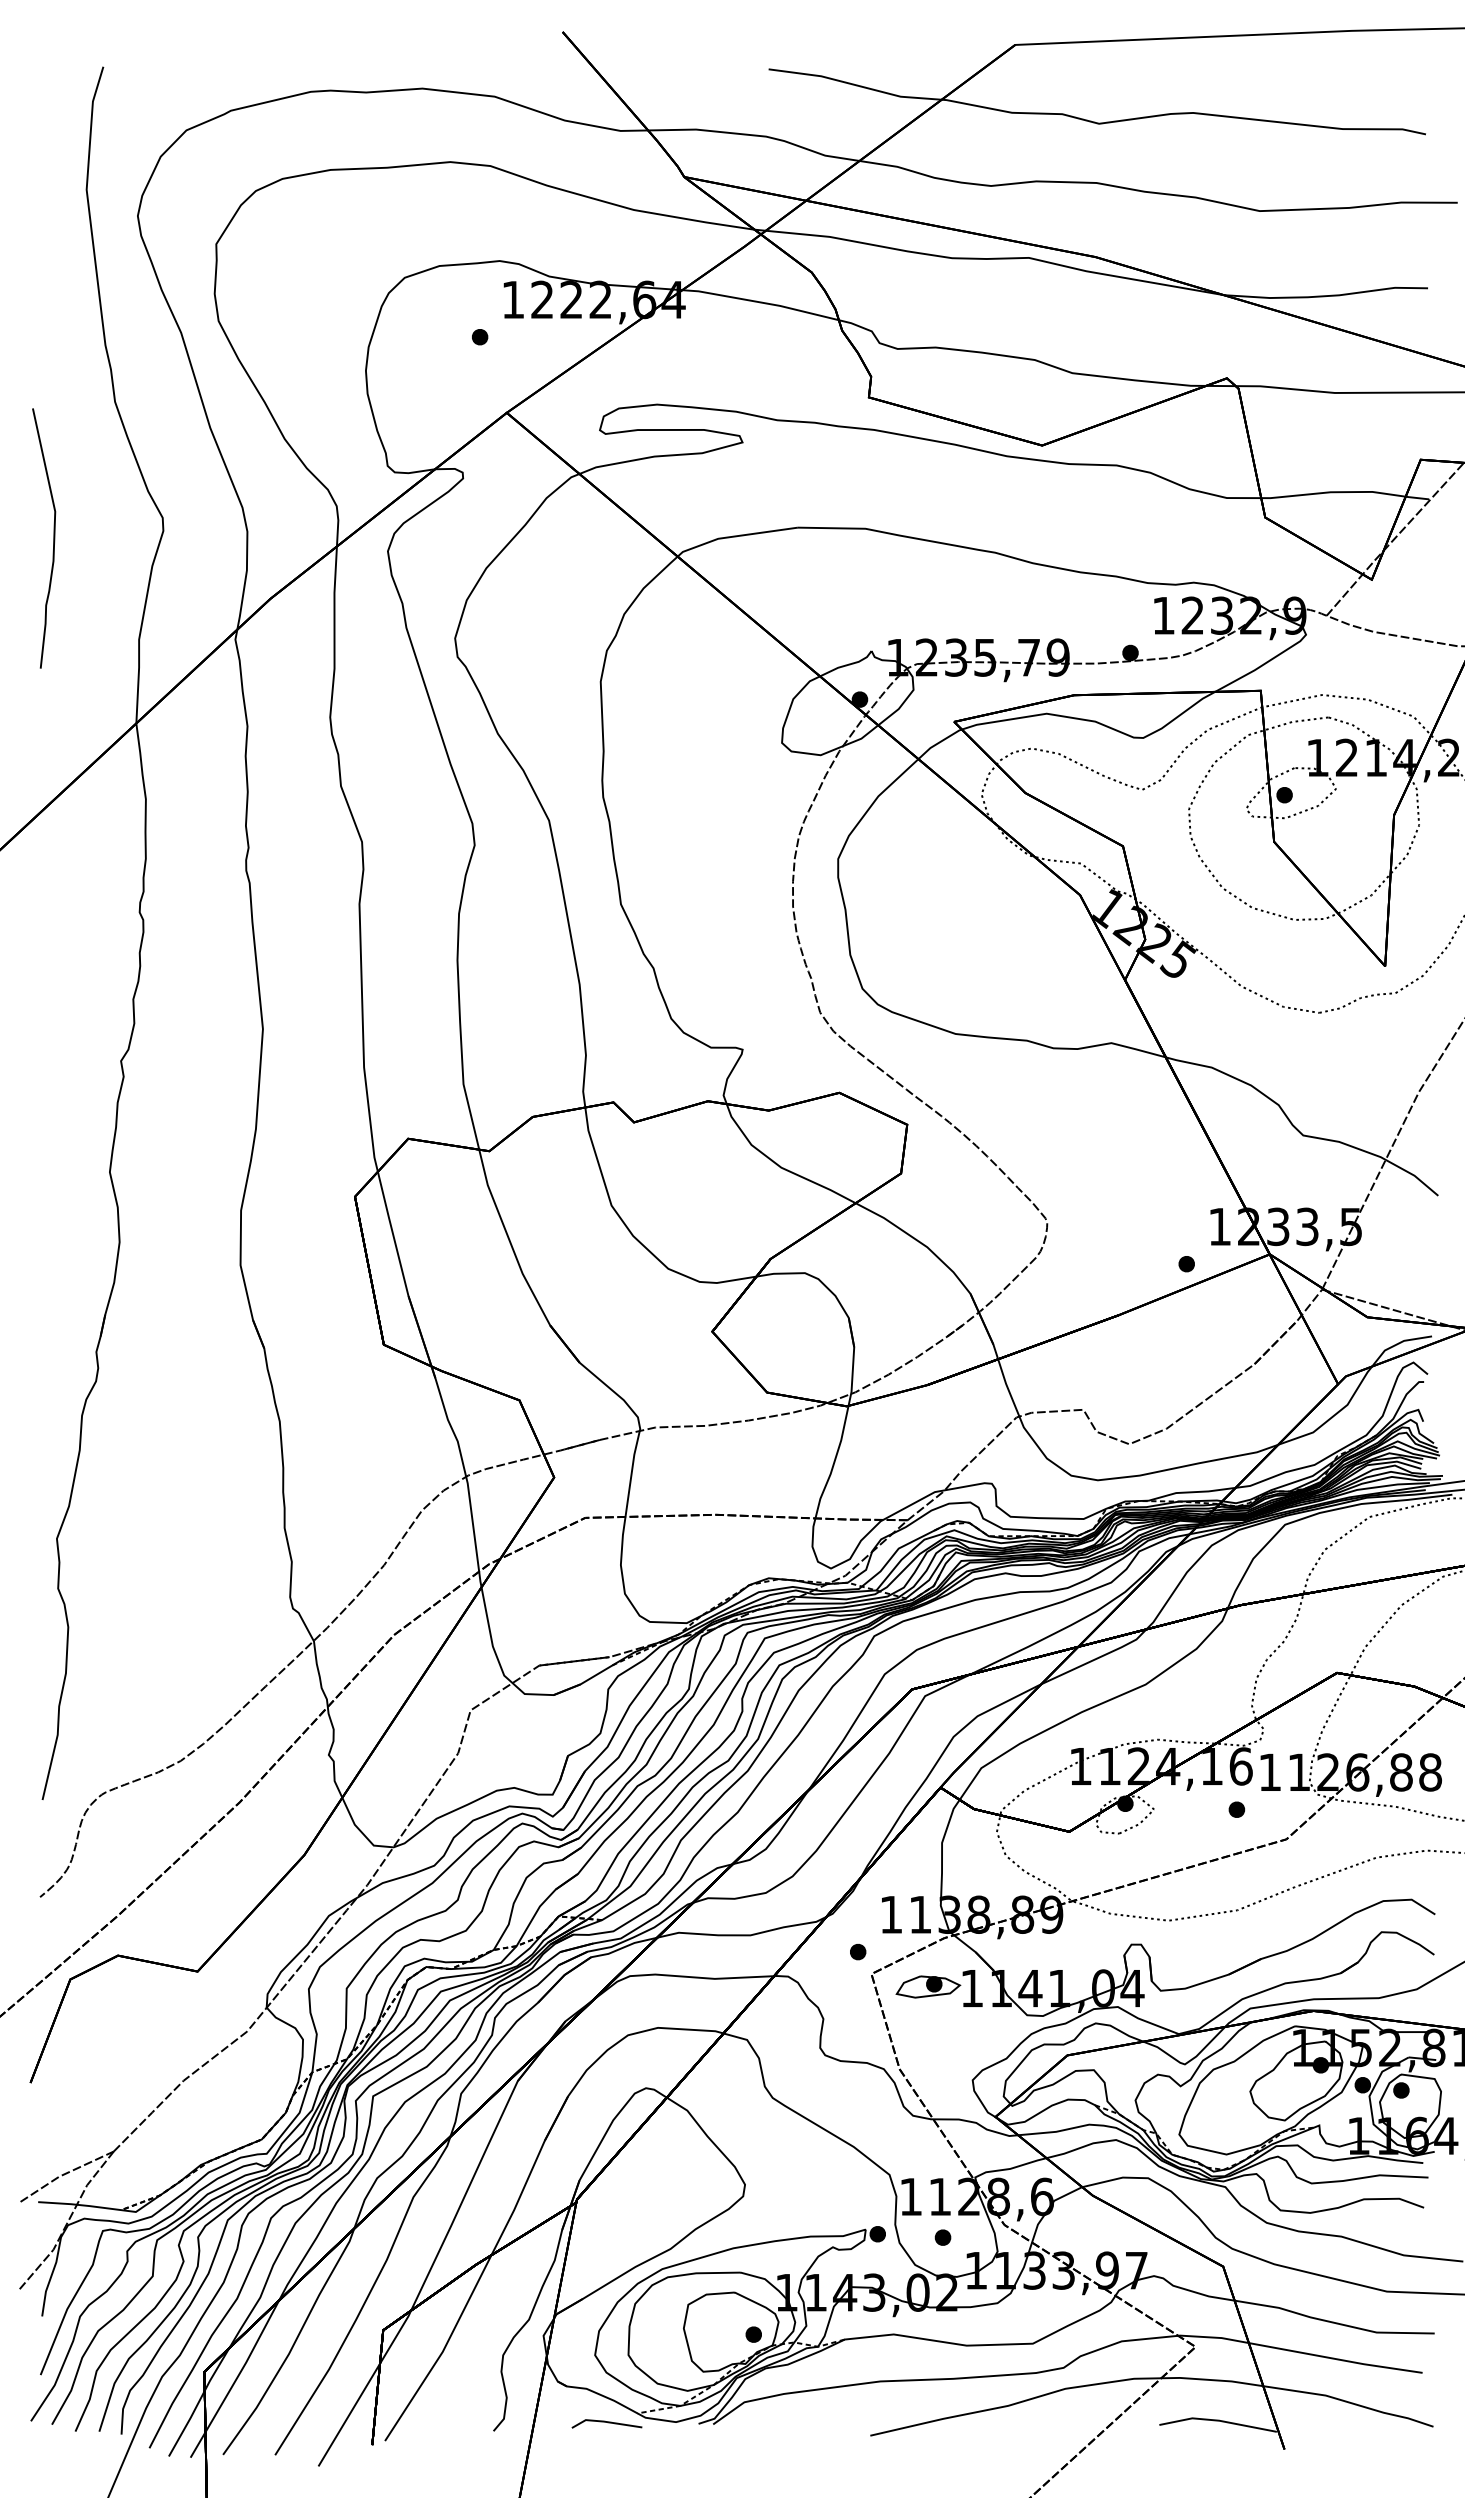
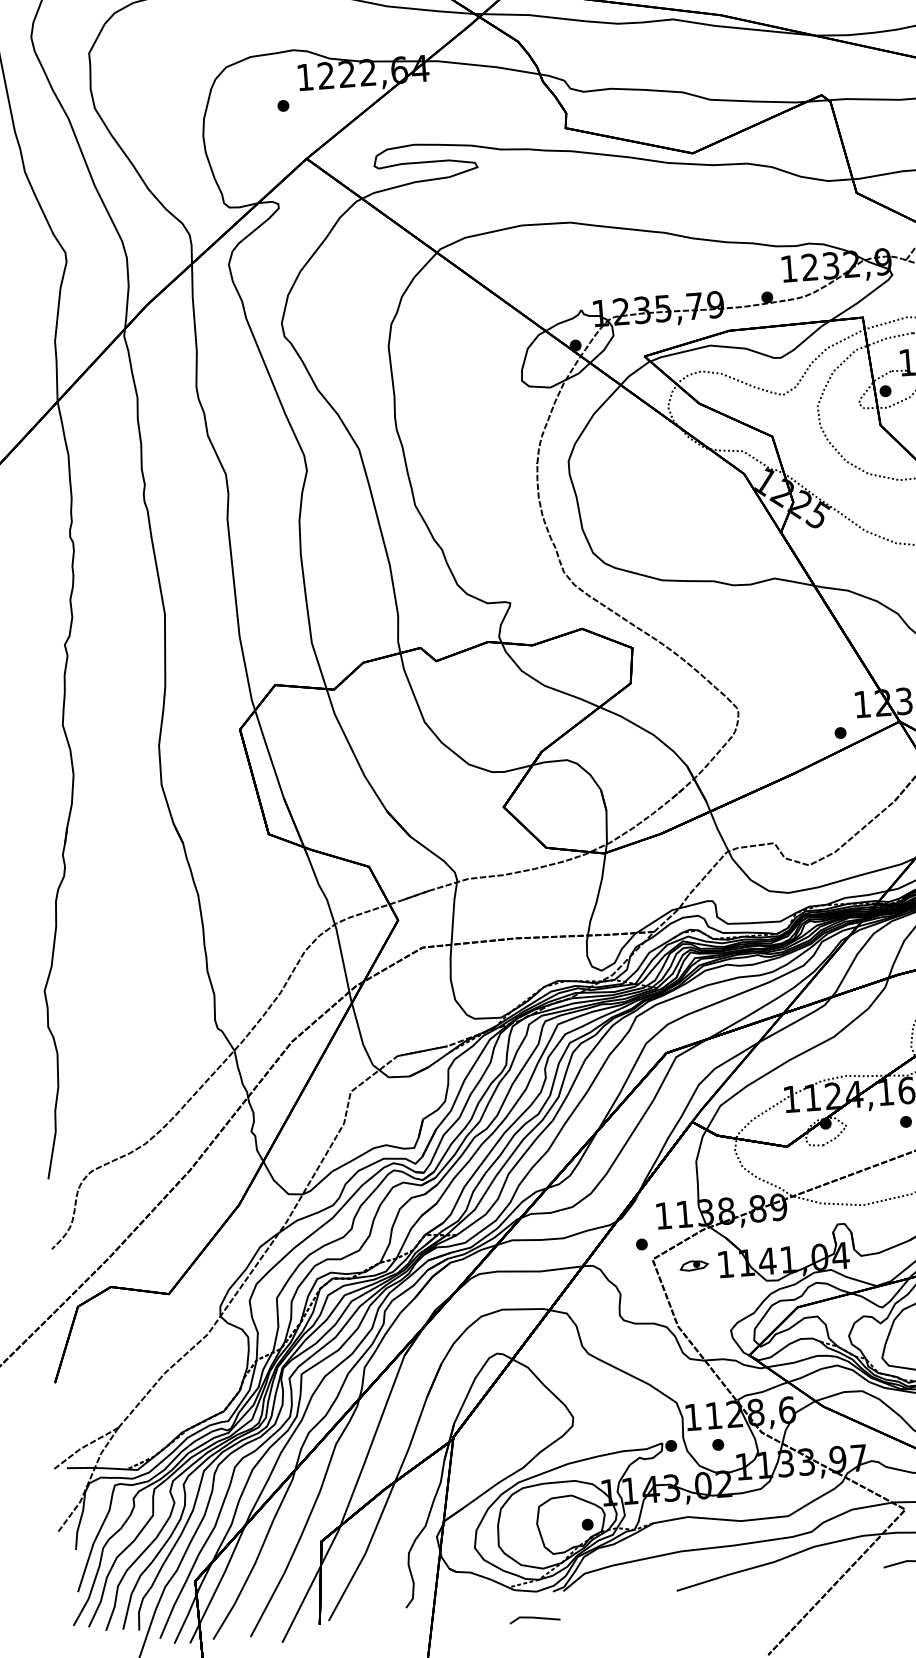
part: (928, 1986) -> (694, 1265), size x0.6
line: (606, 2422) -> (534, 1618), moved

